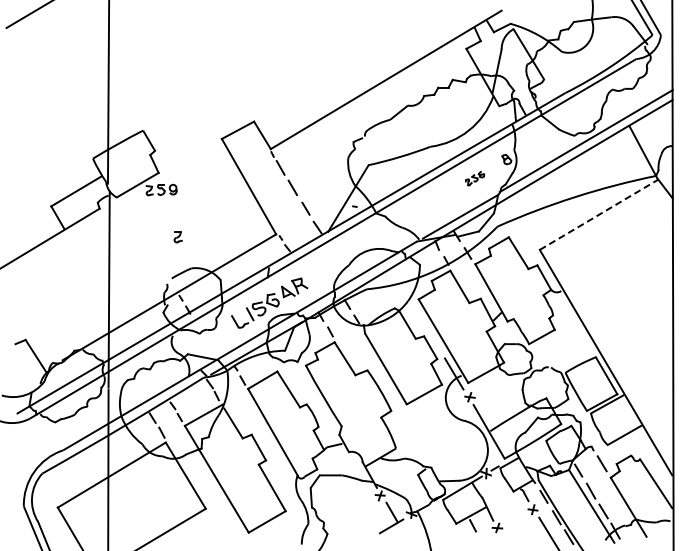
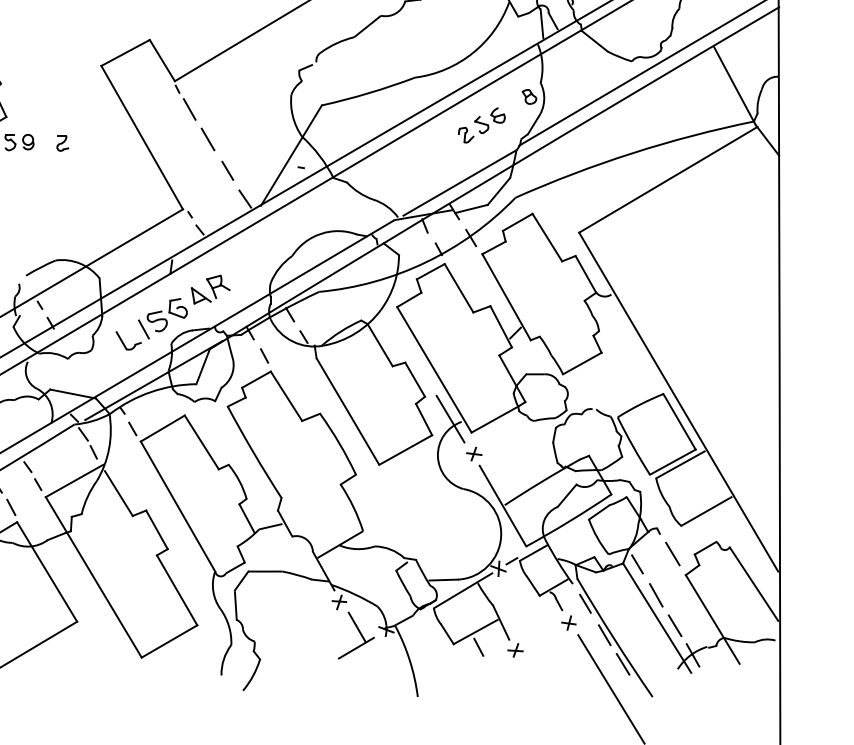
part: (474, 178) -> (481, 125), size x1.67
line: (599, 214) -> (668, 179), dashed -> solid
part: (177, 237) -> (61, 143), moved

